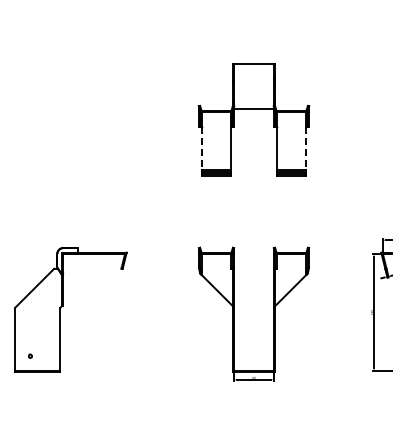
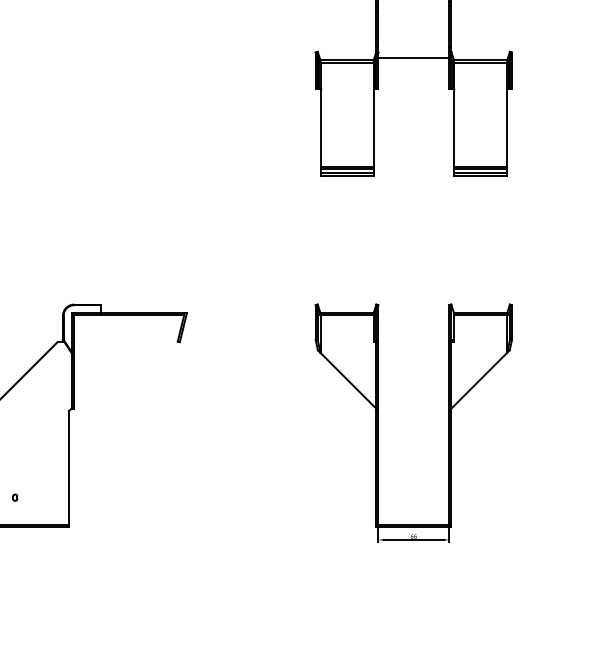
line: (201, 148) -> (320, 127), dashed -> solid
line: (306, 148) -> (507, 127), dashed -> solid

